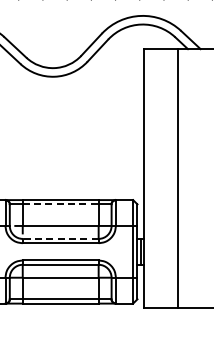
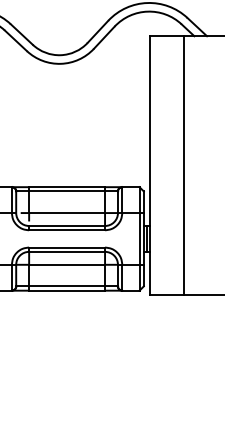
line: (61, 204) -> (67, 191), dashed -> solid
line: (61, 238) -> (67, 225), dashed -> solid

